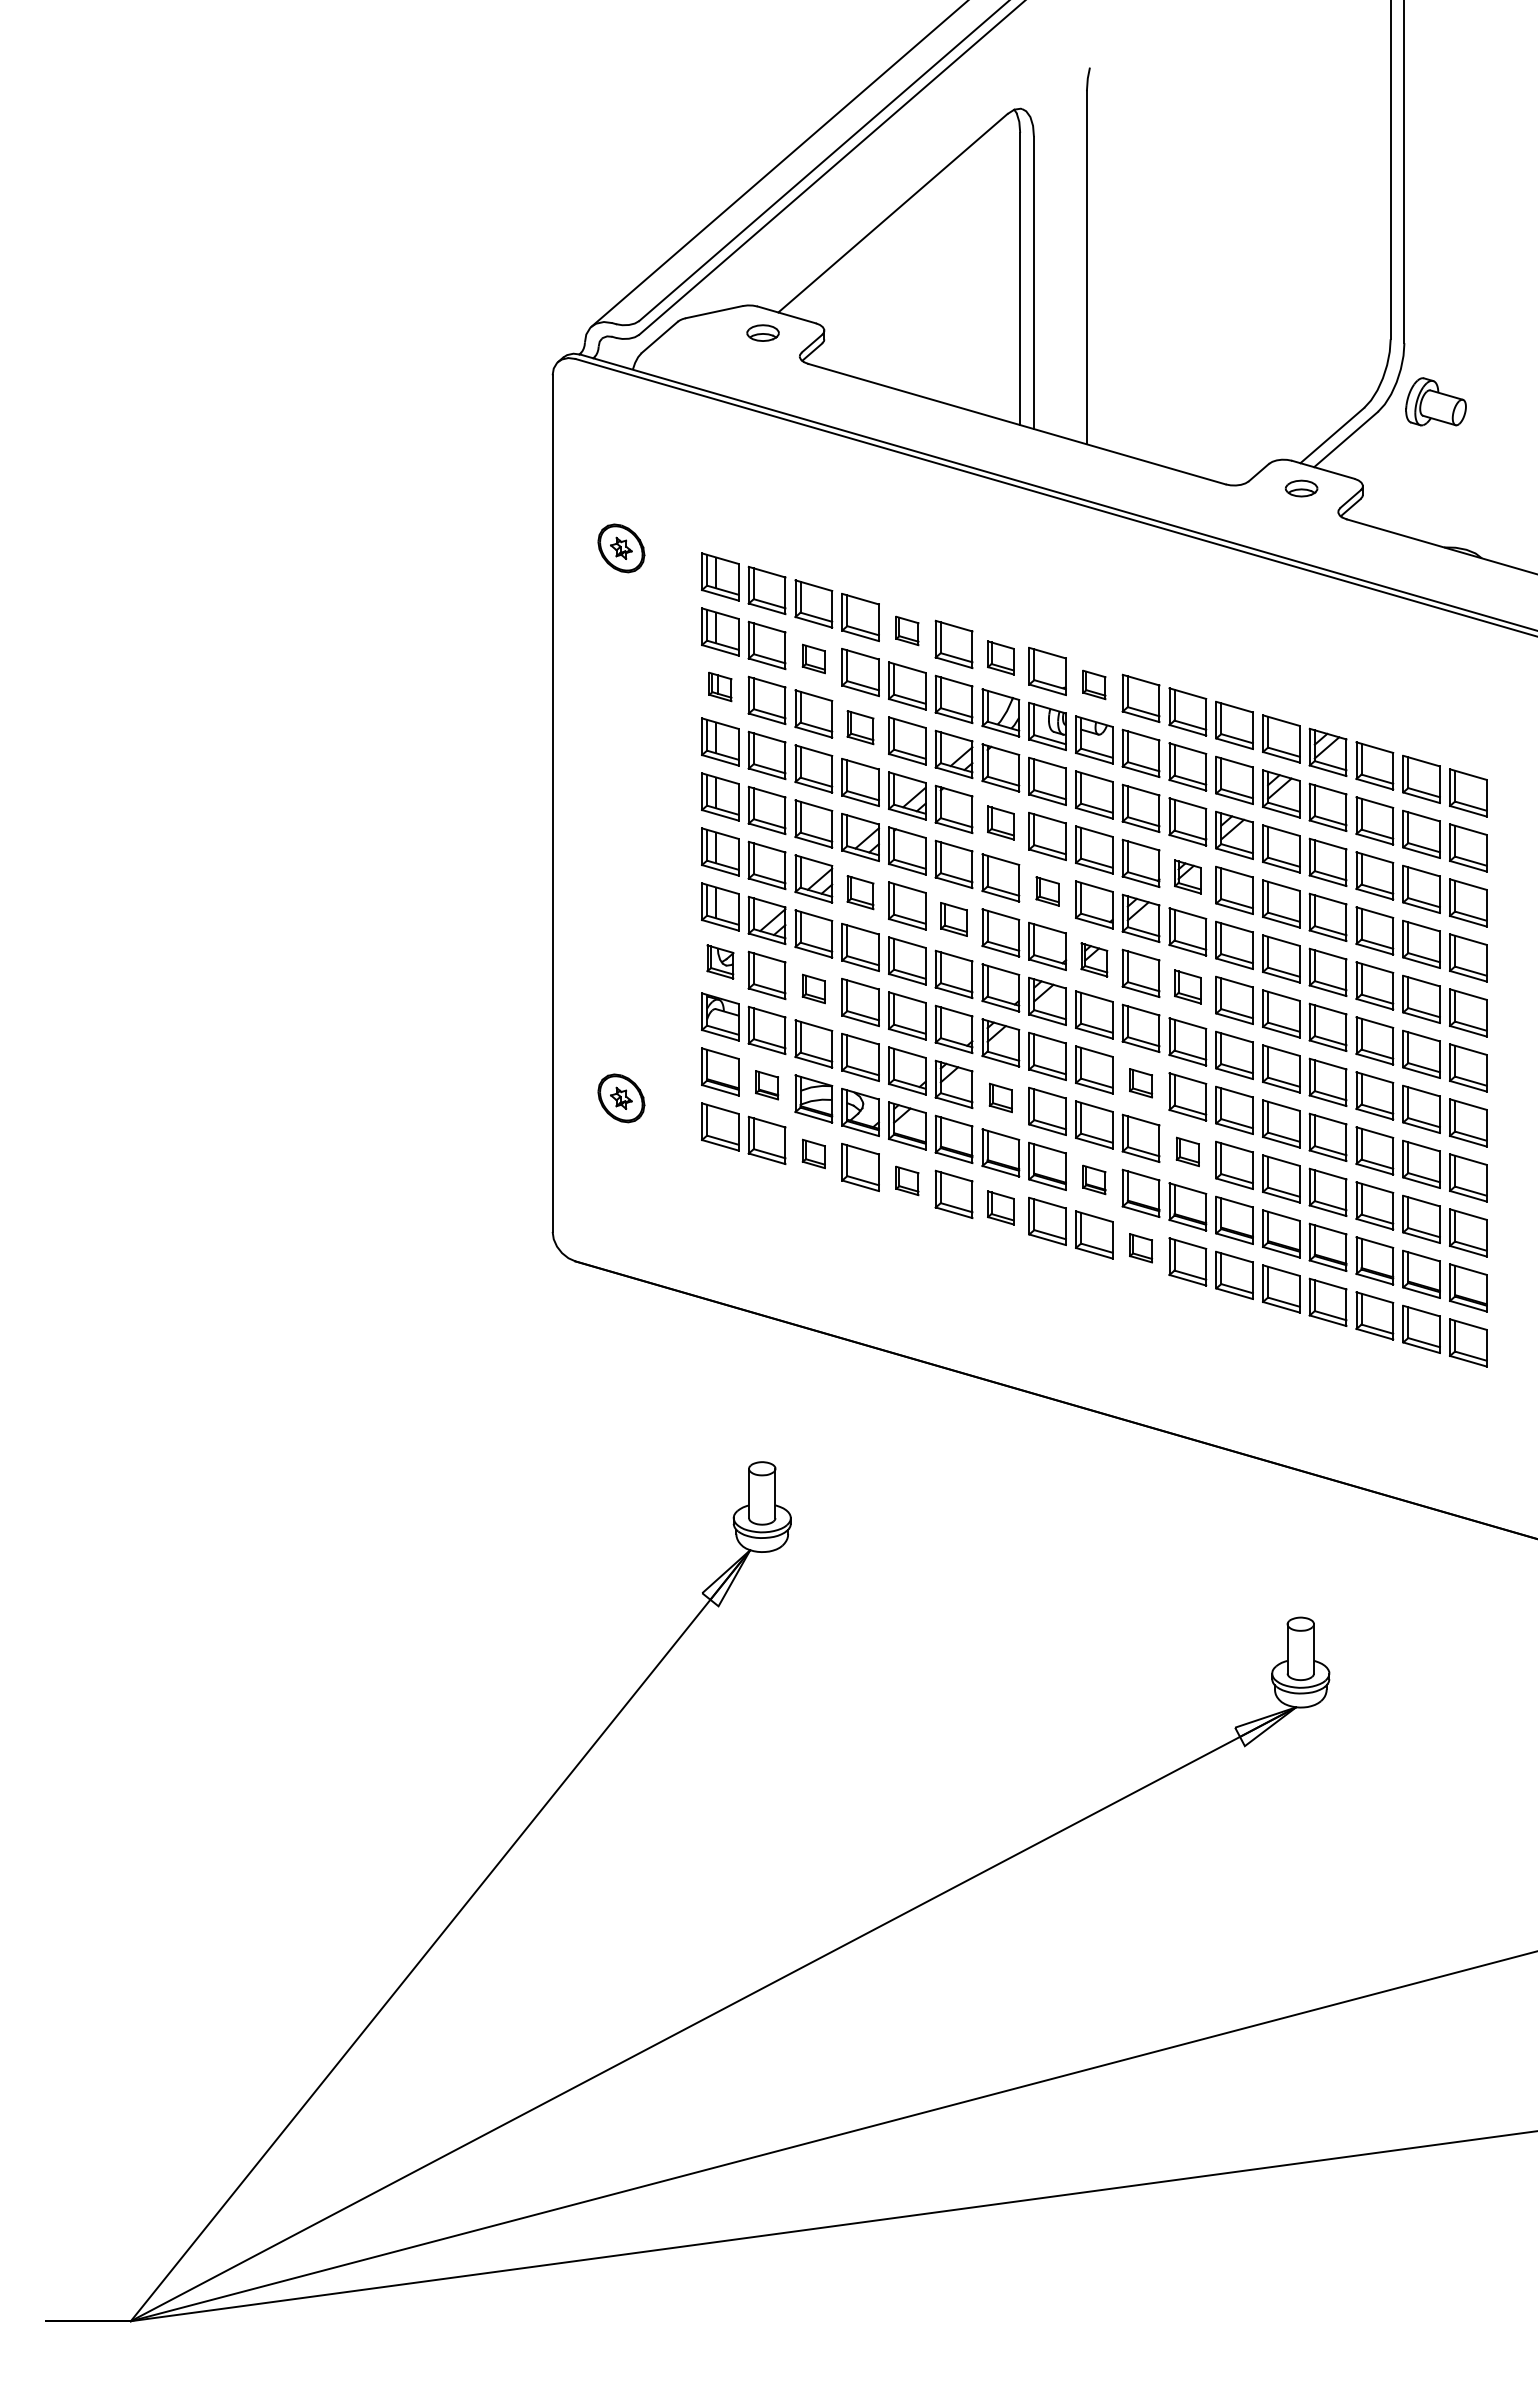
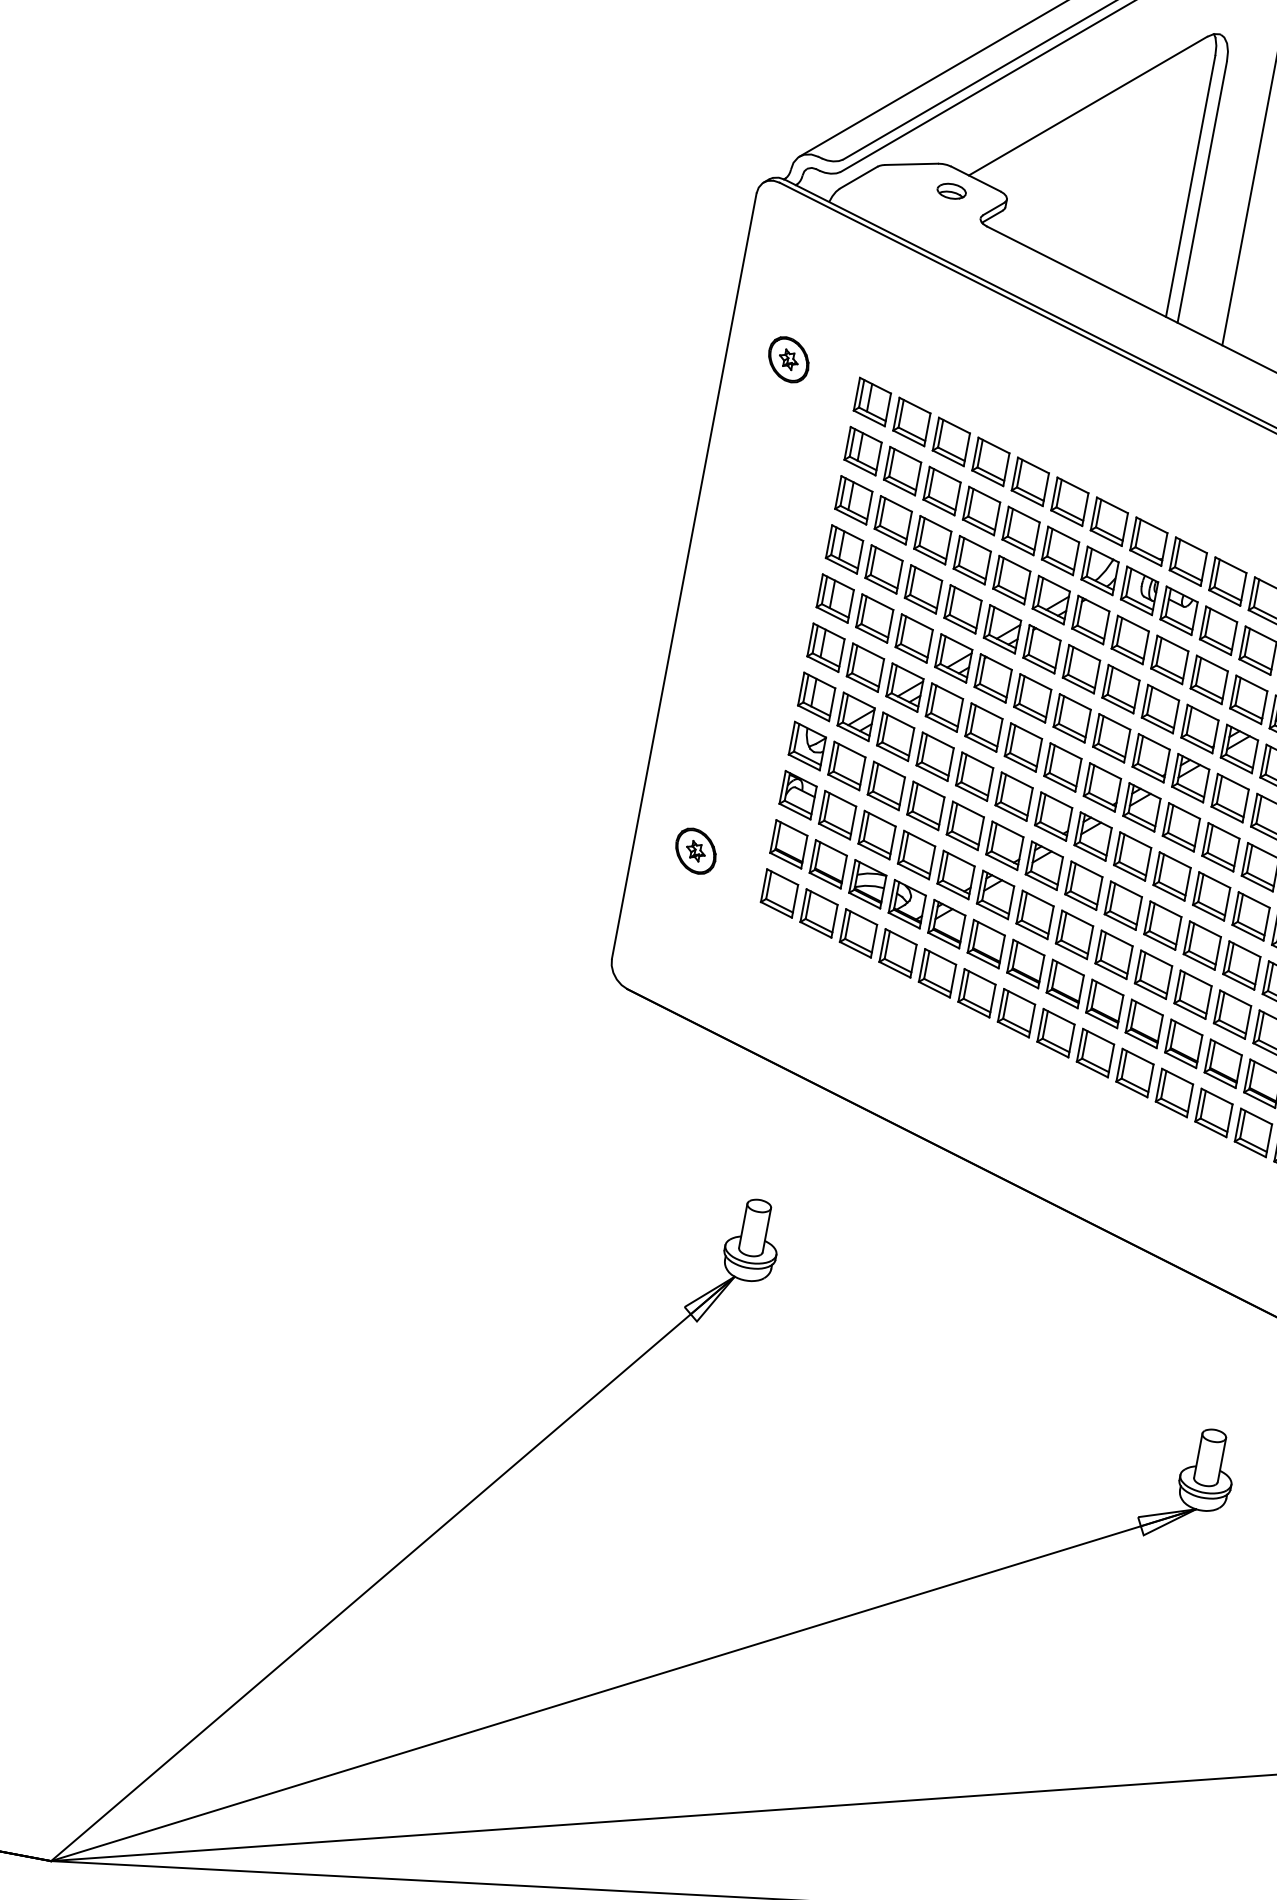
part: (907, 630) -> (1030, 481), size x1.67
part: (1000, 657) -> (1109, 521), size x1.43
part: (813, 658) -> (941, 490), size x1.67
part: (1094, 684) -> (1188, 561), size x1.67
part: (720, 686) -> (854, 499), size x1.67
part: (860, 727) -> (972, 560), size x1.43
part: (1000, 822) -> (1081, 668), size x1.43
part: (1187, 876) -> (1239, 748), size x1.43
part: (1047, 891) -> (1111, 738), size x1.67
part: (860, 892) -> (944, 707), size x1.43
part: (953, 919) -> (1022, 747), size x1.43
part: (1094, 959) -> (1142, 807), size x1.43
part: (720, 961) -> (807, 745), size x1.43
part: (1187, 986) -> (1220, 846), size x1.43
part: (813, 988) -> (886, 785), size x1.67
part: (1140, 1082) -> (1162, 924), size x1.67
part: (766, 1084) -> (827, 863), size x1.67
part: (1000, 1097) -> (1034, 914), size x1.67
part: (1187, 1151) -> (1192, 994), size x1.67
part: (813, 1153) -> (858, 932), size x1.67
part: (1094, 1179) -> (1104, 1003), size x1.67
part: (907, 1180) -> (937, 972), size x1.67
part: (1000, 1207) -> (1016, 1012), size x1.43
part: (1140, 1247) -> (1134, 1072), size x1.67

